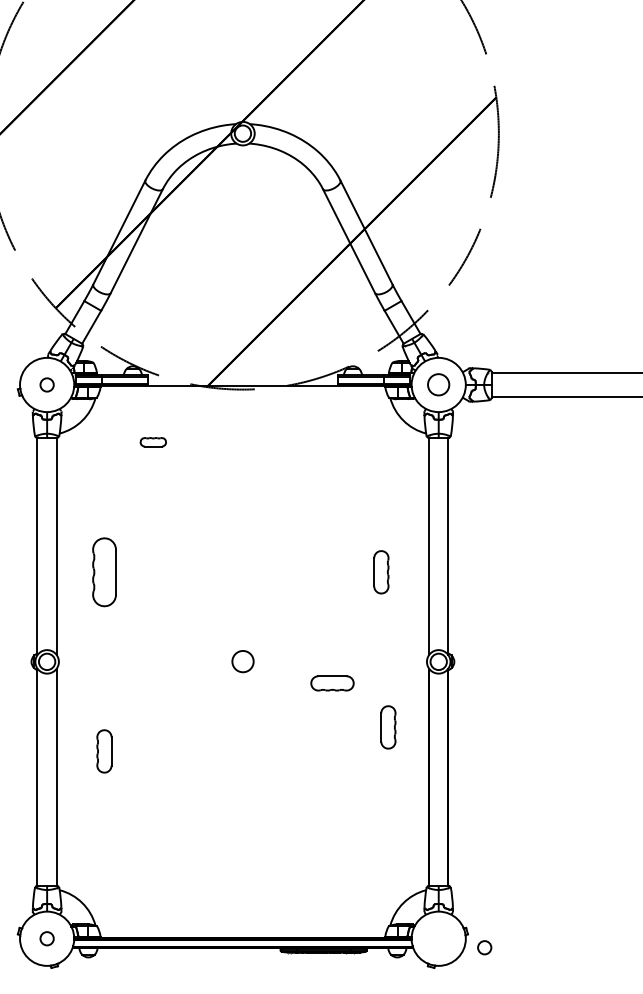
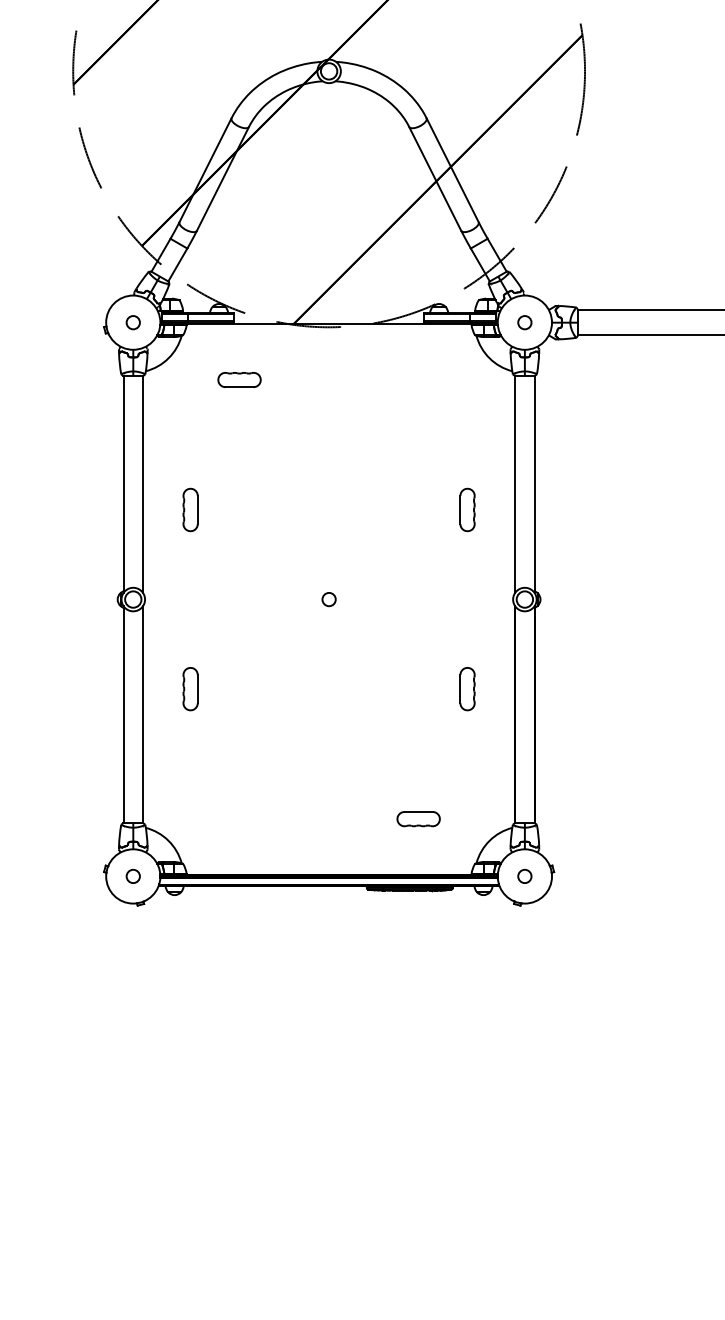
circle: (438, 384) -> (524, 322), size x0.62
part: (153, 441) -> (239, 379), size x1.67
part: (104, 571) -> (190, 509), size x0.62
circle: (242, 661) -> (328, 599), size x0.62
part: (332, 683) -> (418, 819), moved
part: (388, 727) -> (467, 689), moved
circle: (484, 946) -> (524, 875), moved

